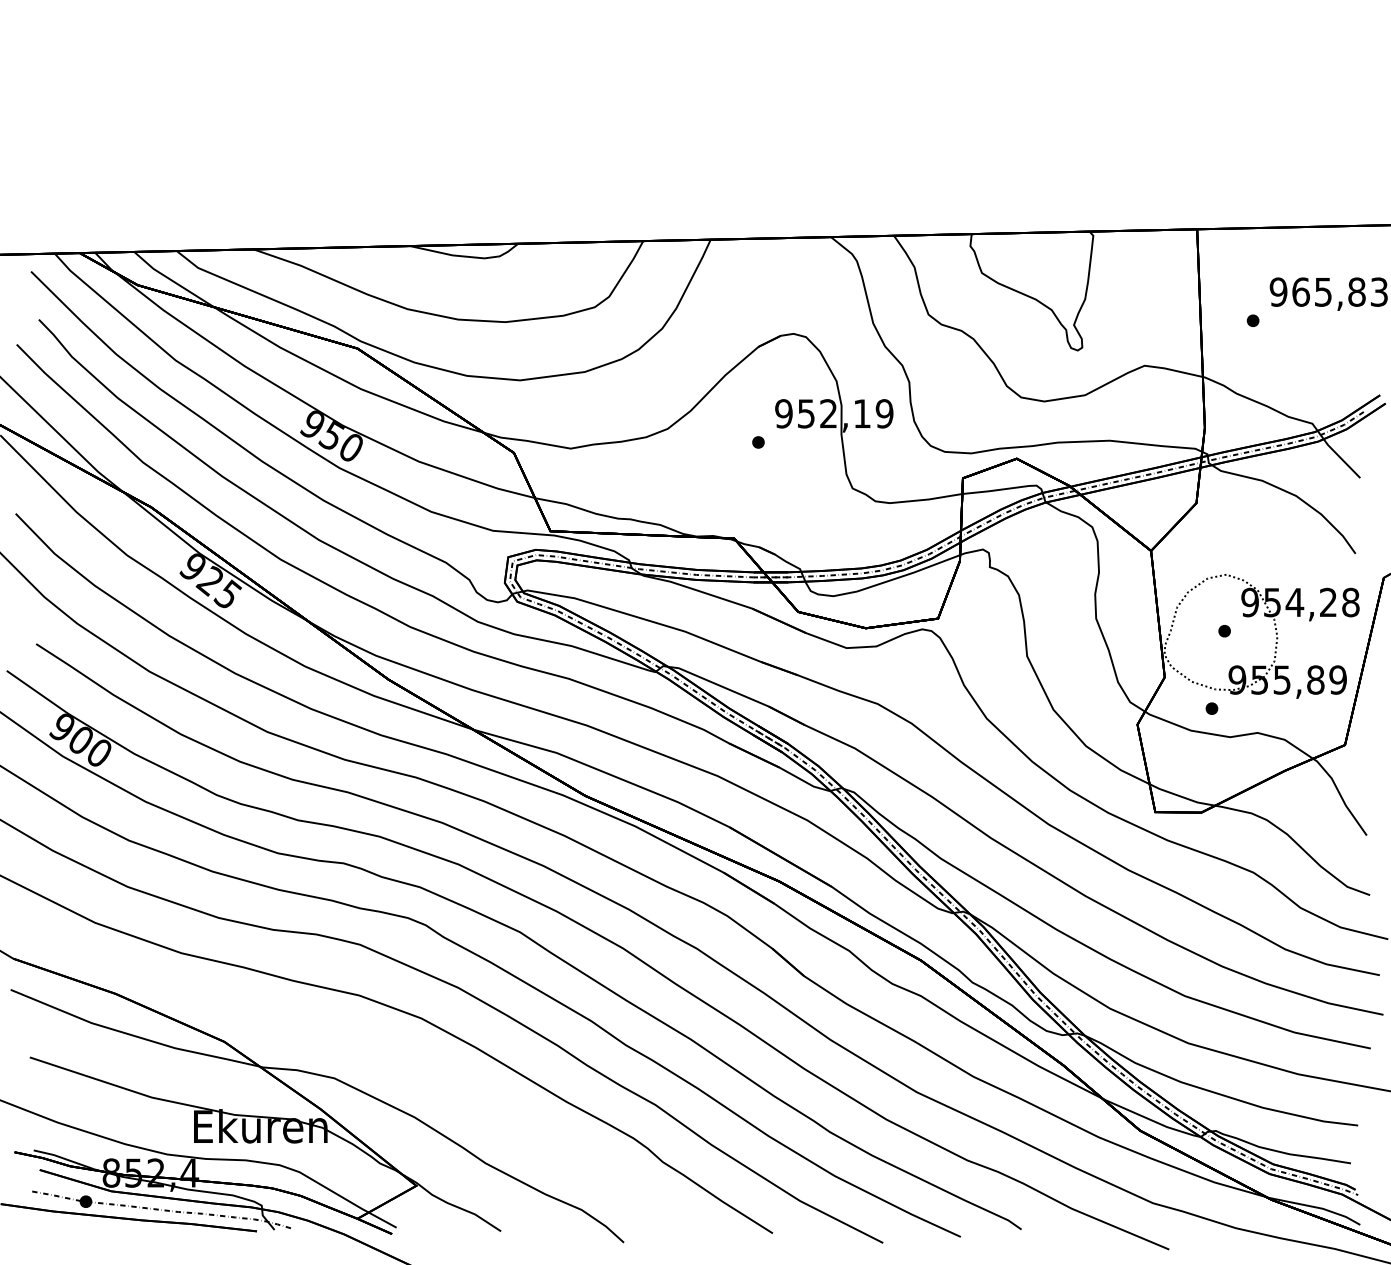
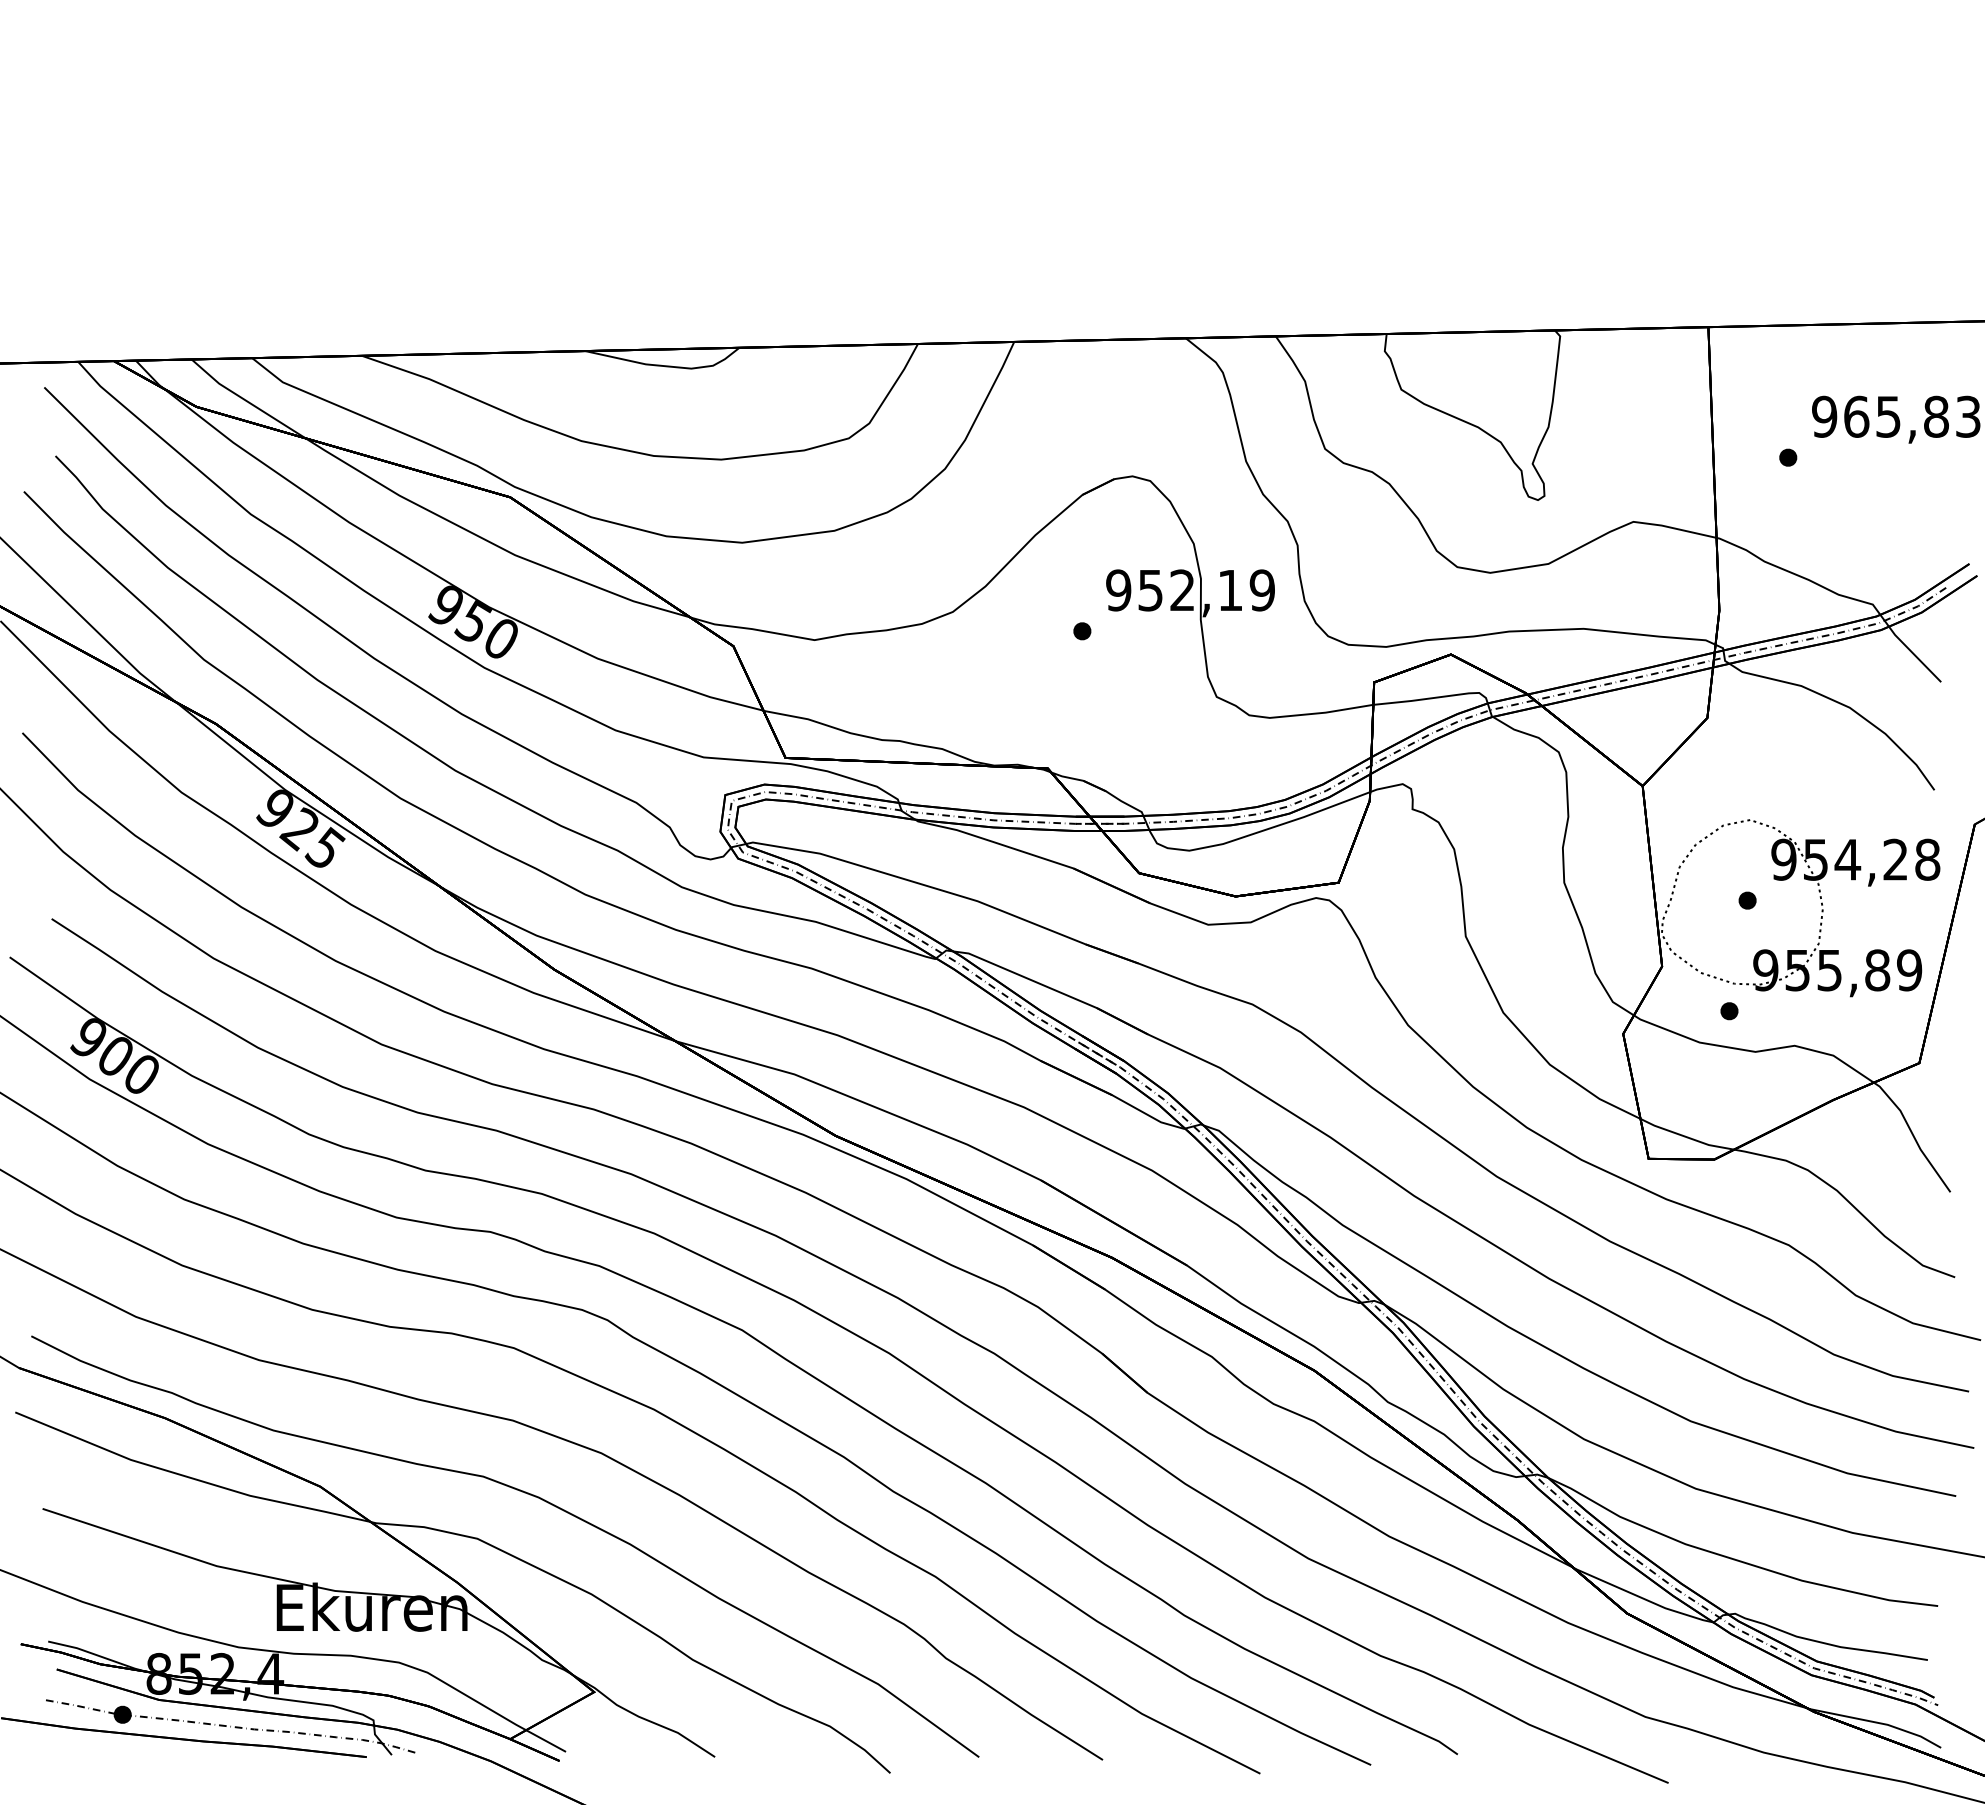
curve: (366, 1046) -> (523, 1493), added

